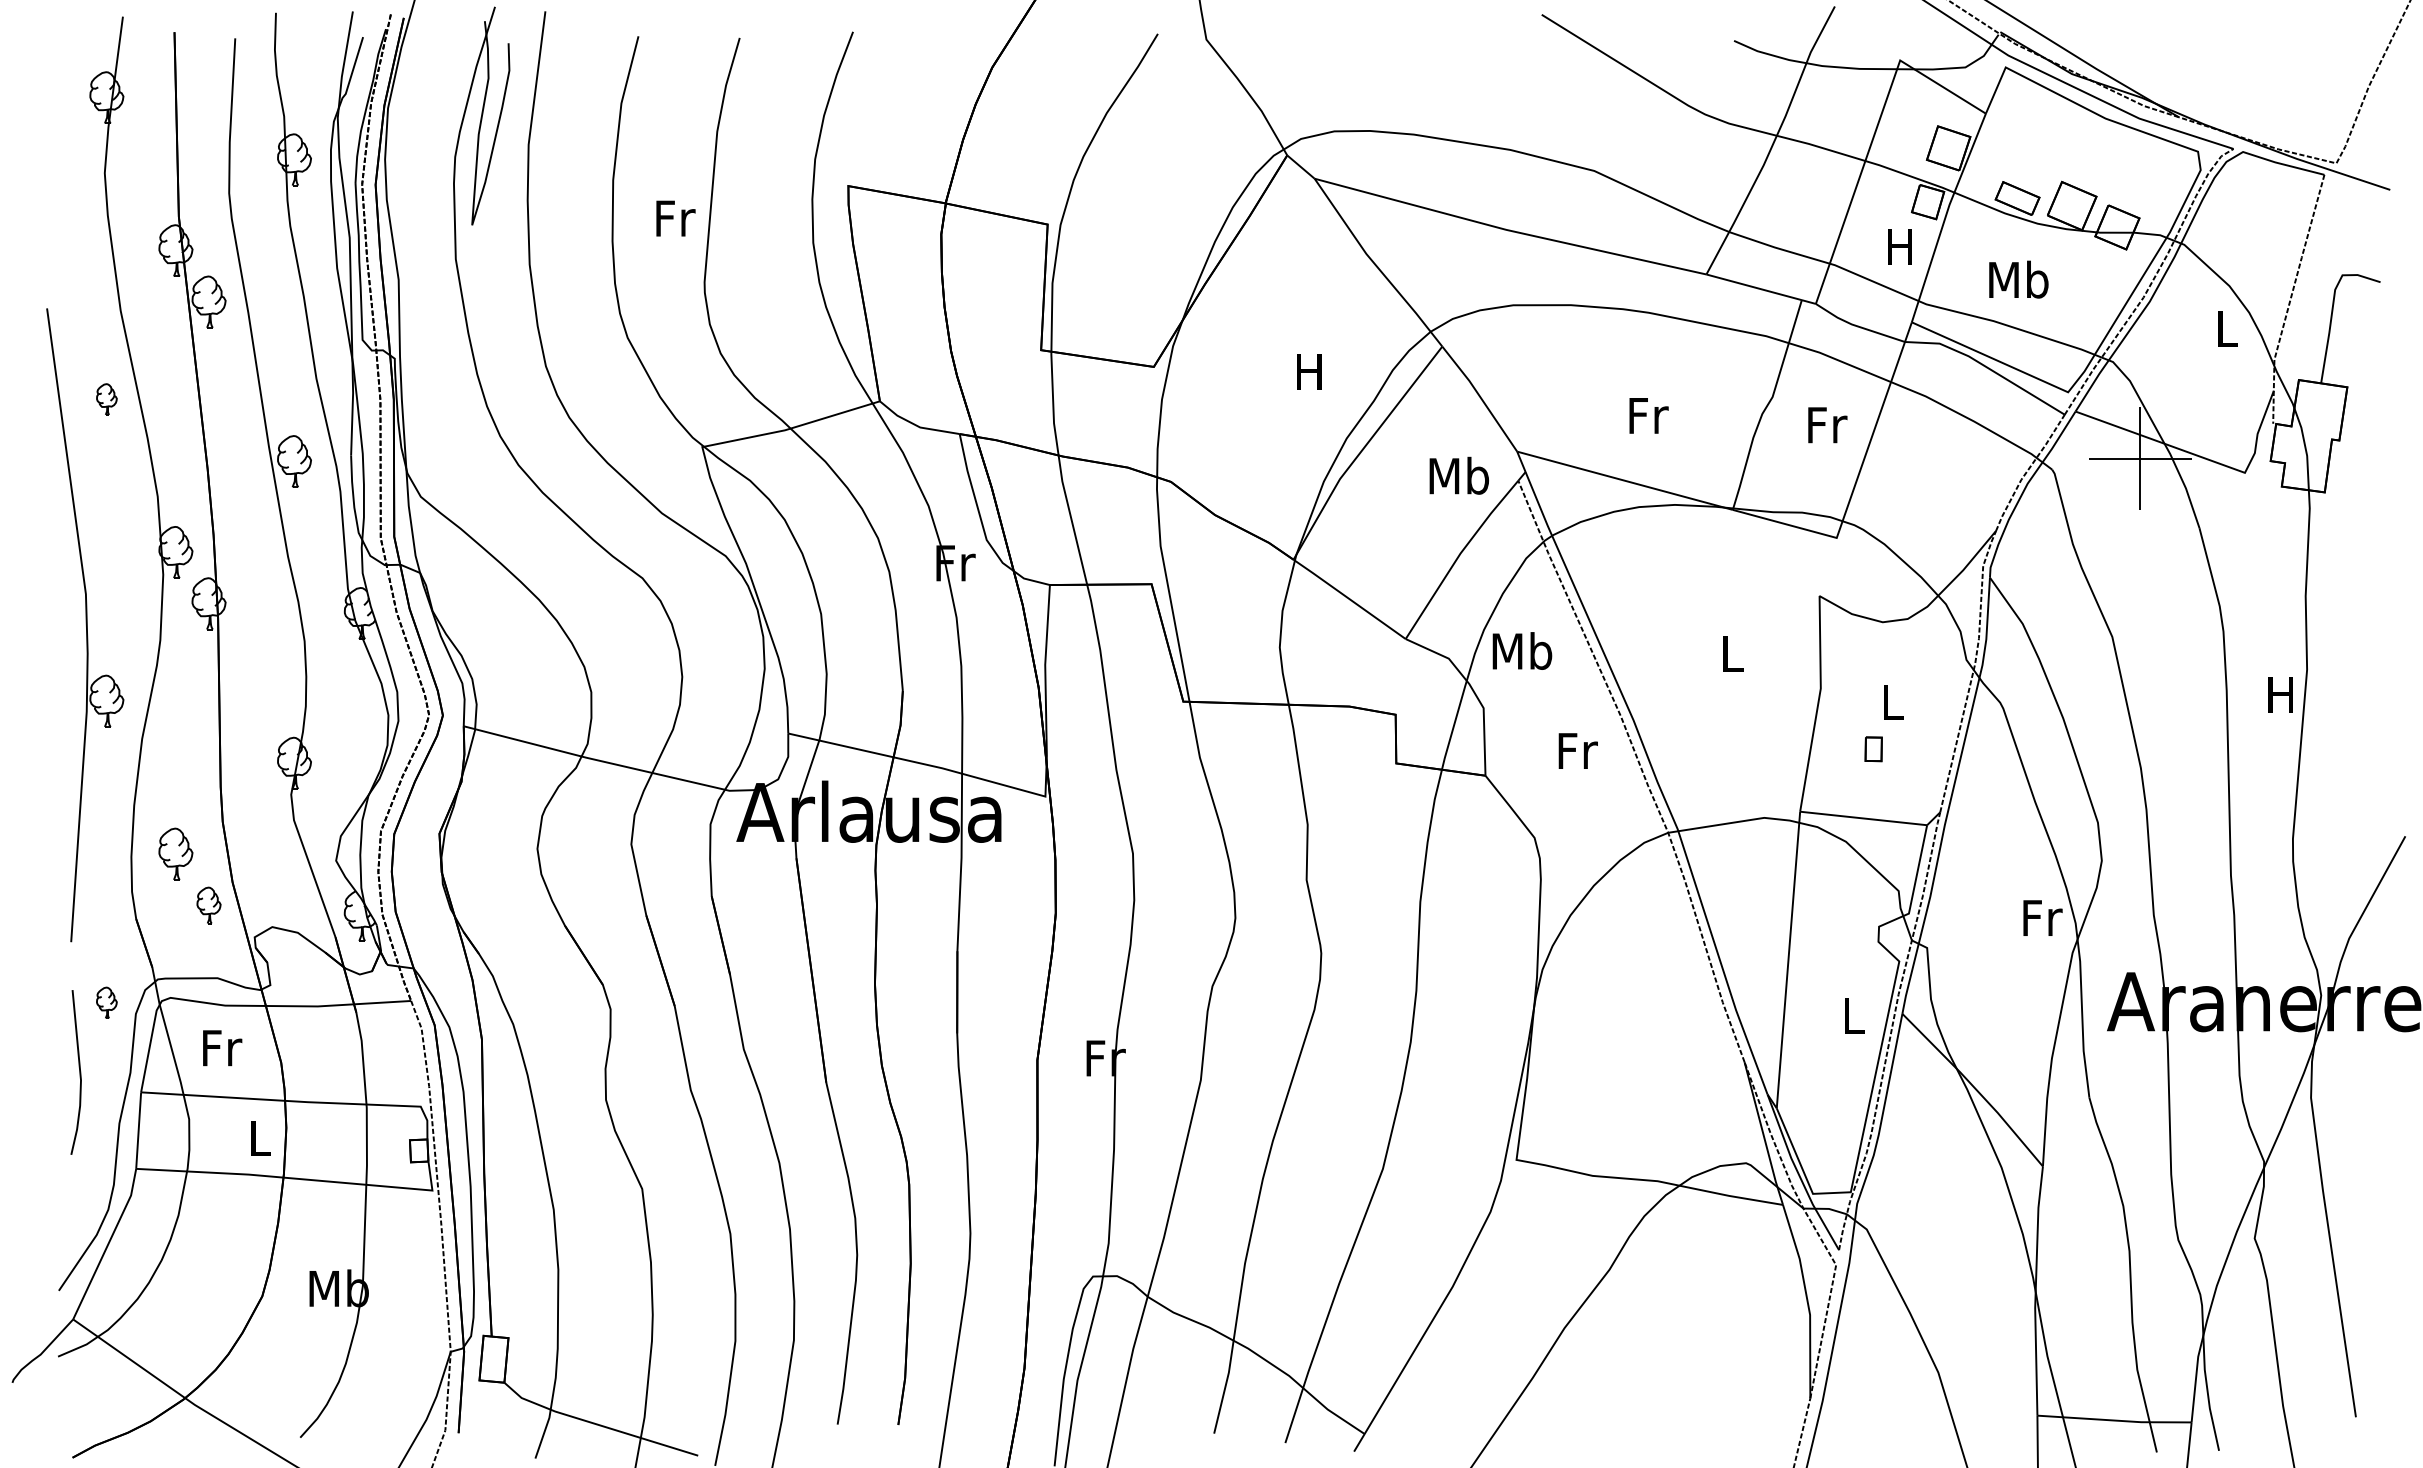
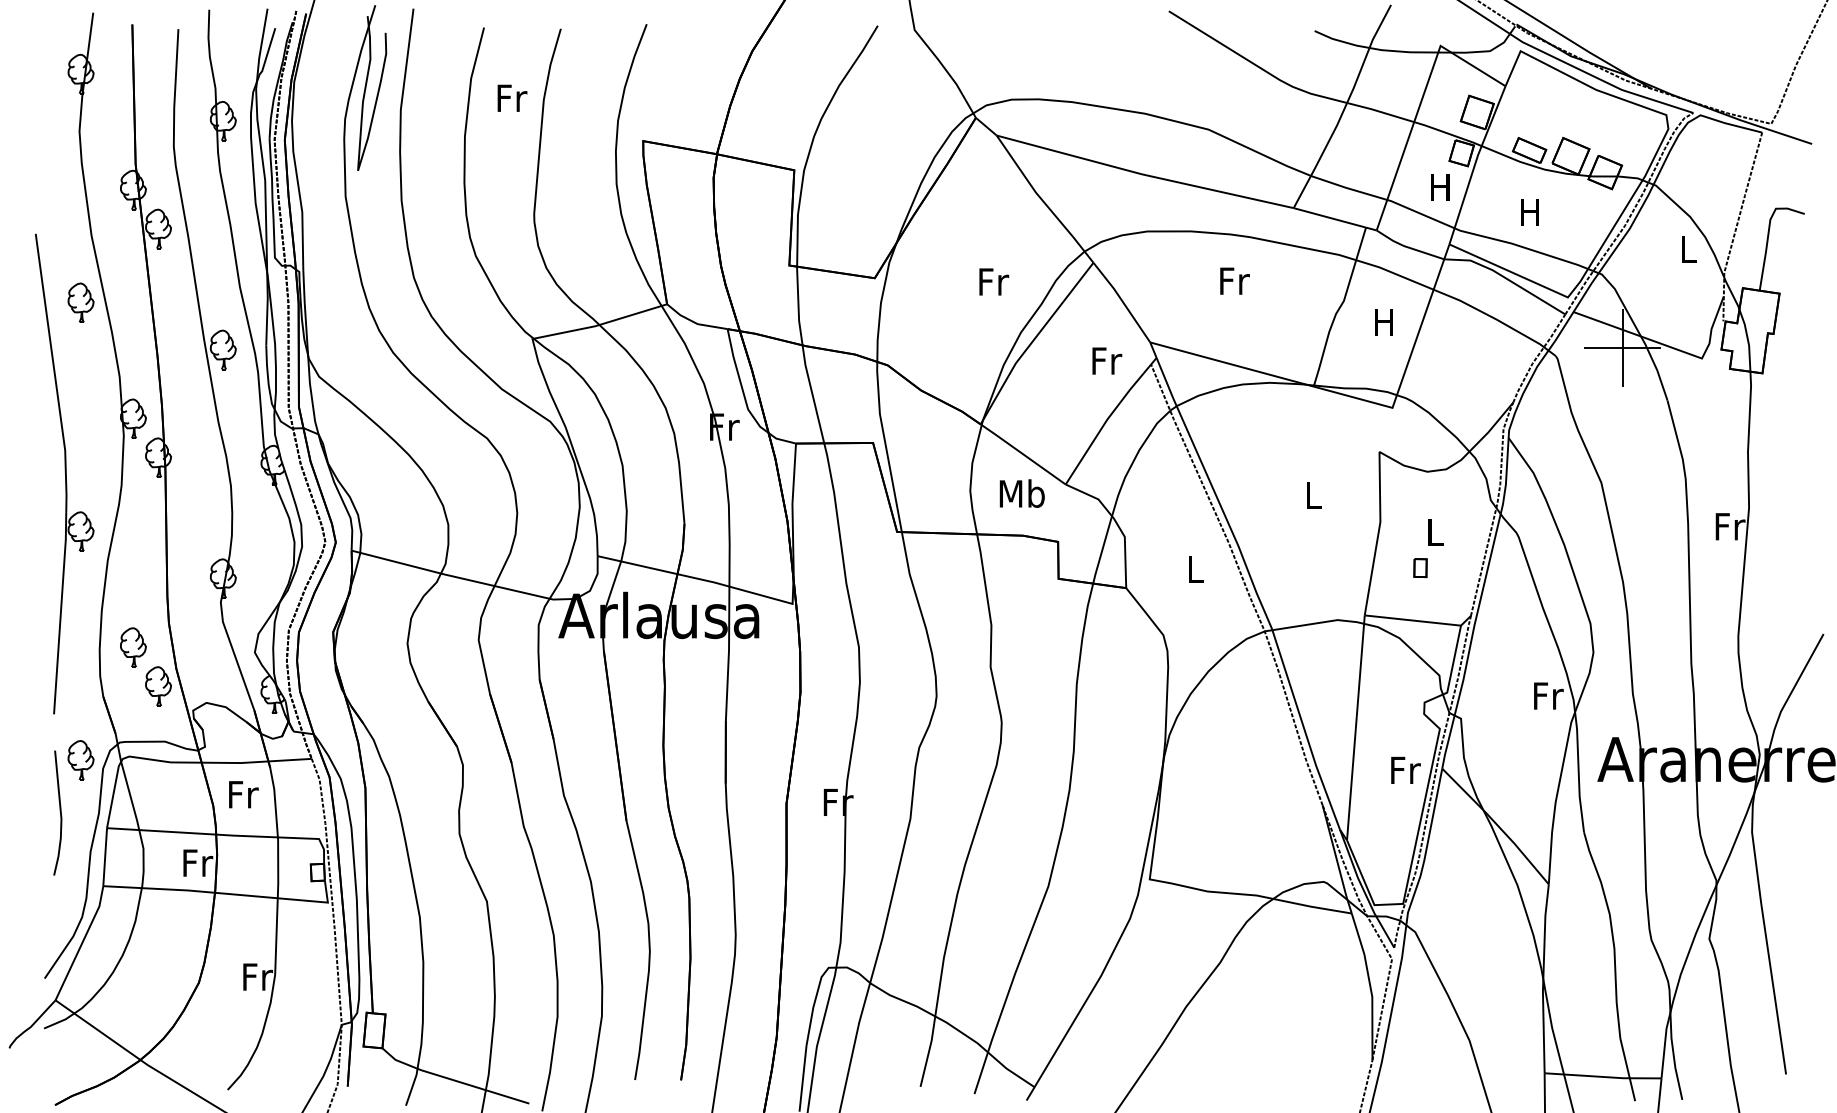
text: (675, 218) -> (512, 98), moved
text: (2018, 279) -> (1530, 211), Mb -> H
text: (1311, 371) -> (994, 281), H -> Fr
part: (106, 399) -> (80, 302), size x1.67
text: (1648, 415) -> (1234, 280), moved
text: (1827, 425) -> (1385, 322), Fr -> H
text: (1459, 475) -> (1106, 360), Mb -> Fr
text: (1522, 650) -> (1022, 493), moved
text: (2282, 694) -> (1730, 526), H -> Fr
text: (1577, 750) -> (1195, 569), Fr -> L
part: (208, 905) -> (158, 686), size x1.43
part: (106, 1002) -> (80, 760), size x1.67
text: (1854, 1016) -> (1405, 770), L -> Fr
text: (222, 1048) -> (243, 794), moved
text: (261, 1138) -> (198, 863), L -> Fr
text: (338, 1288) -> (256, 976), Mb -> Fr

